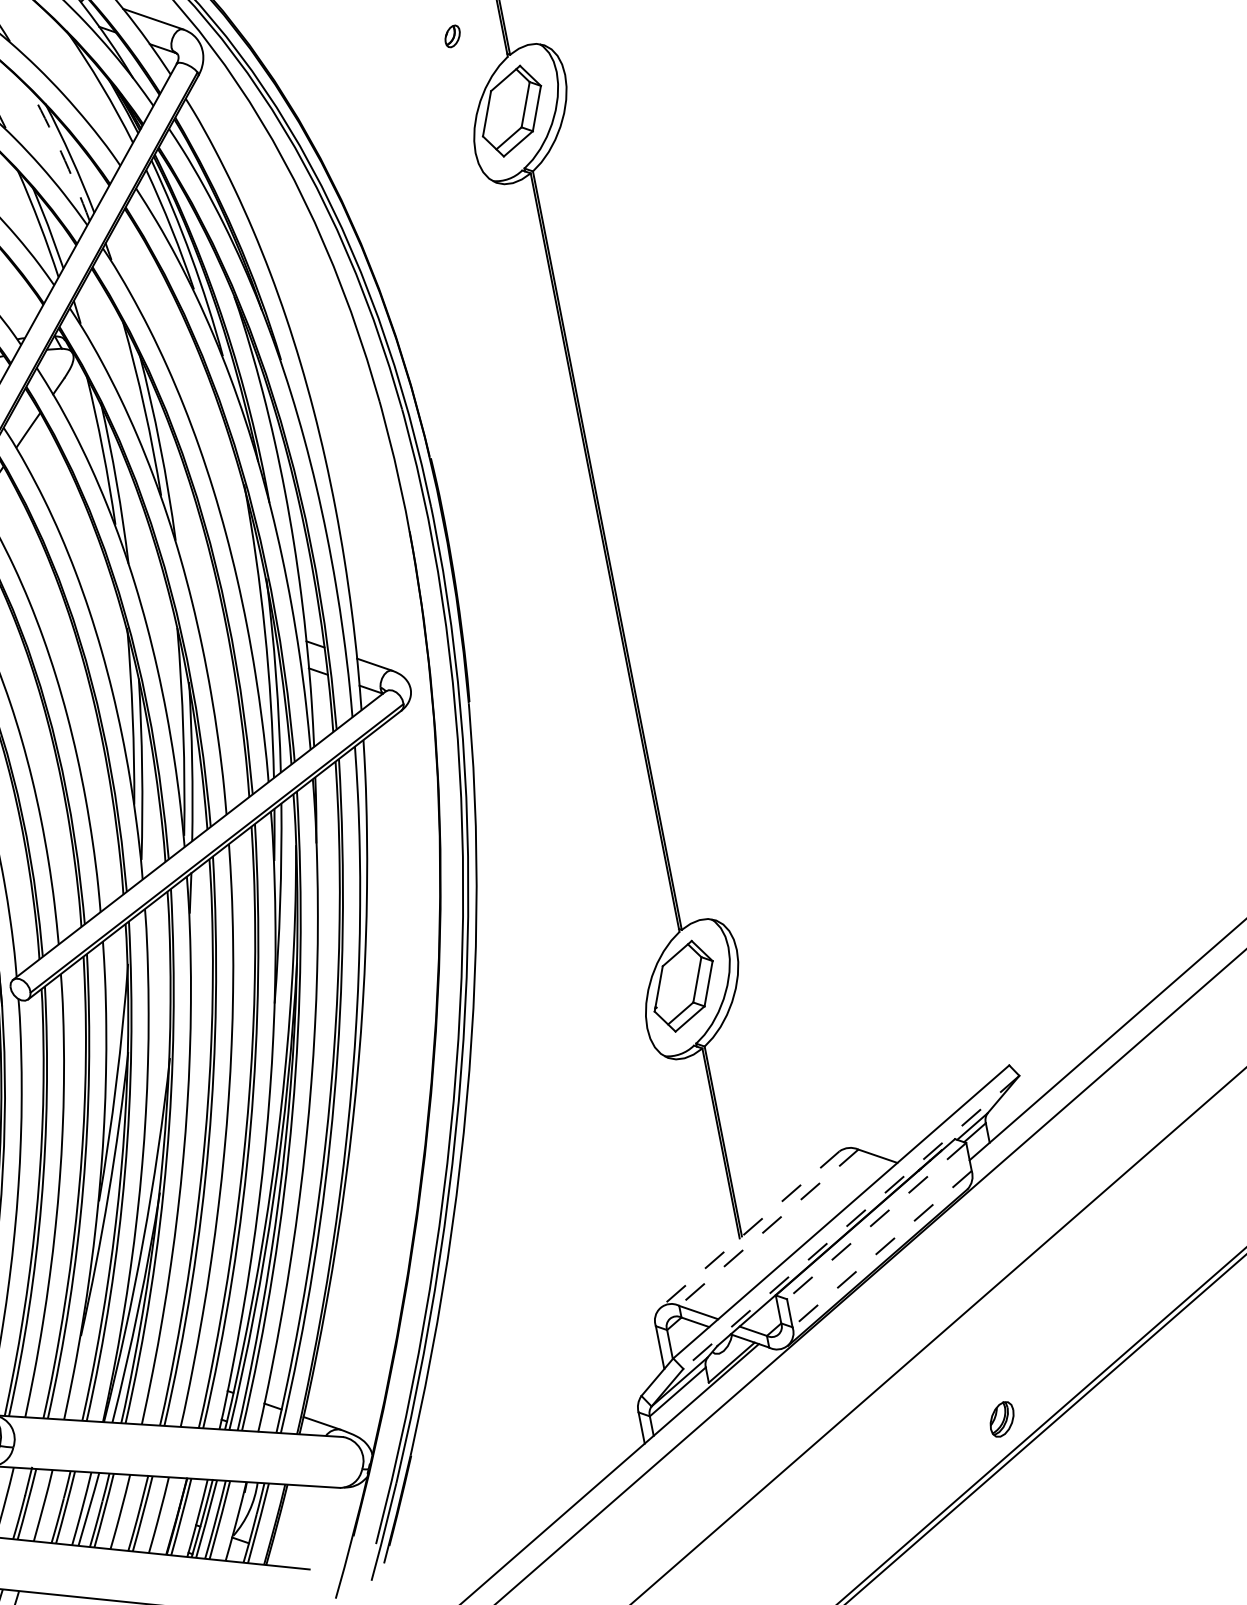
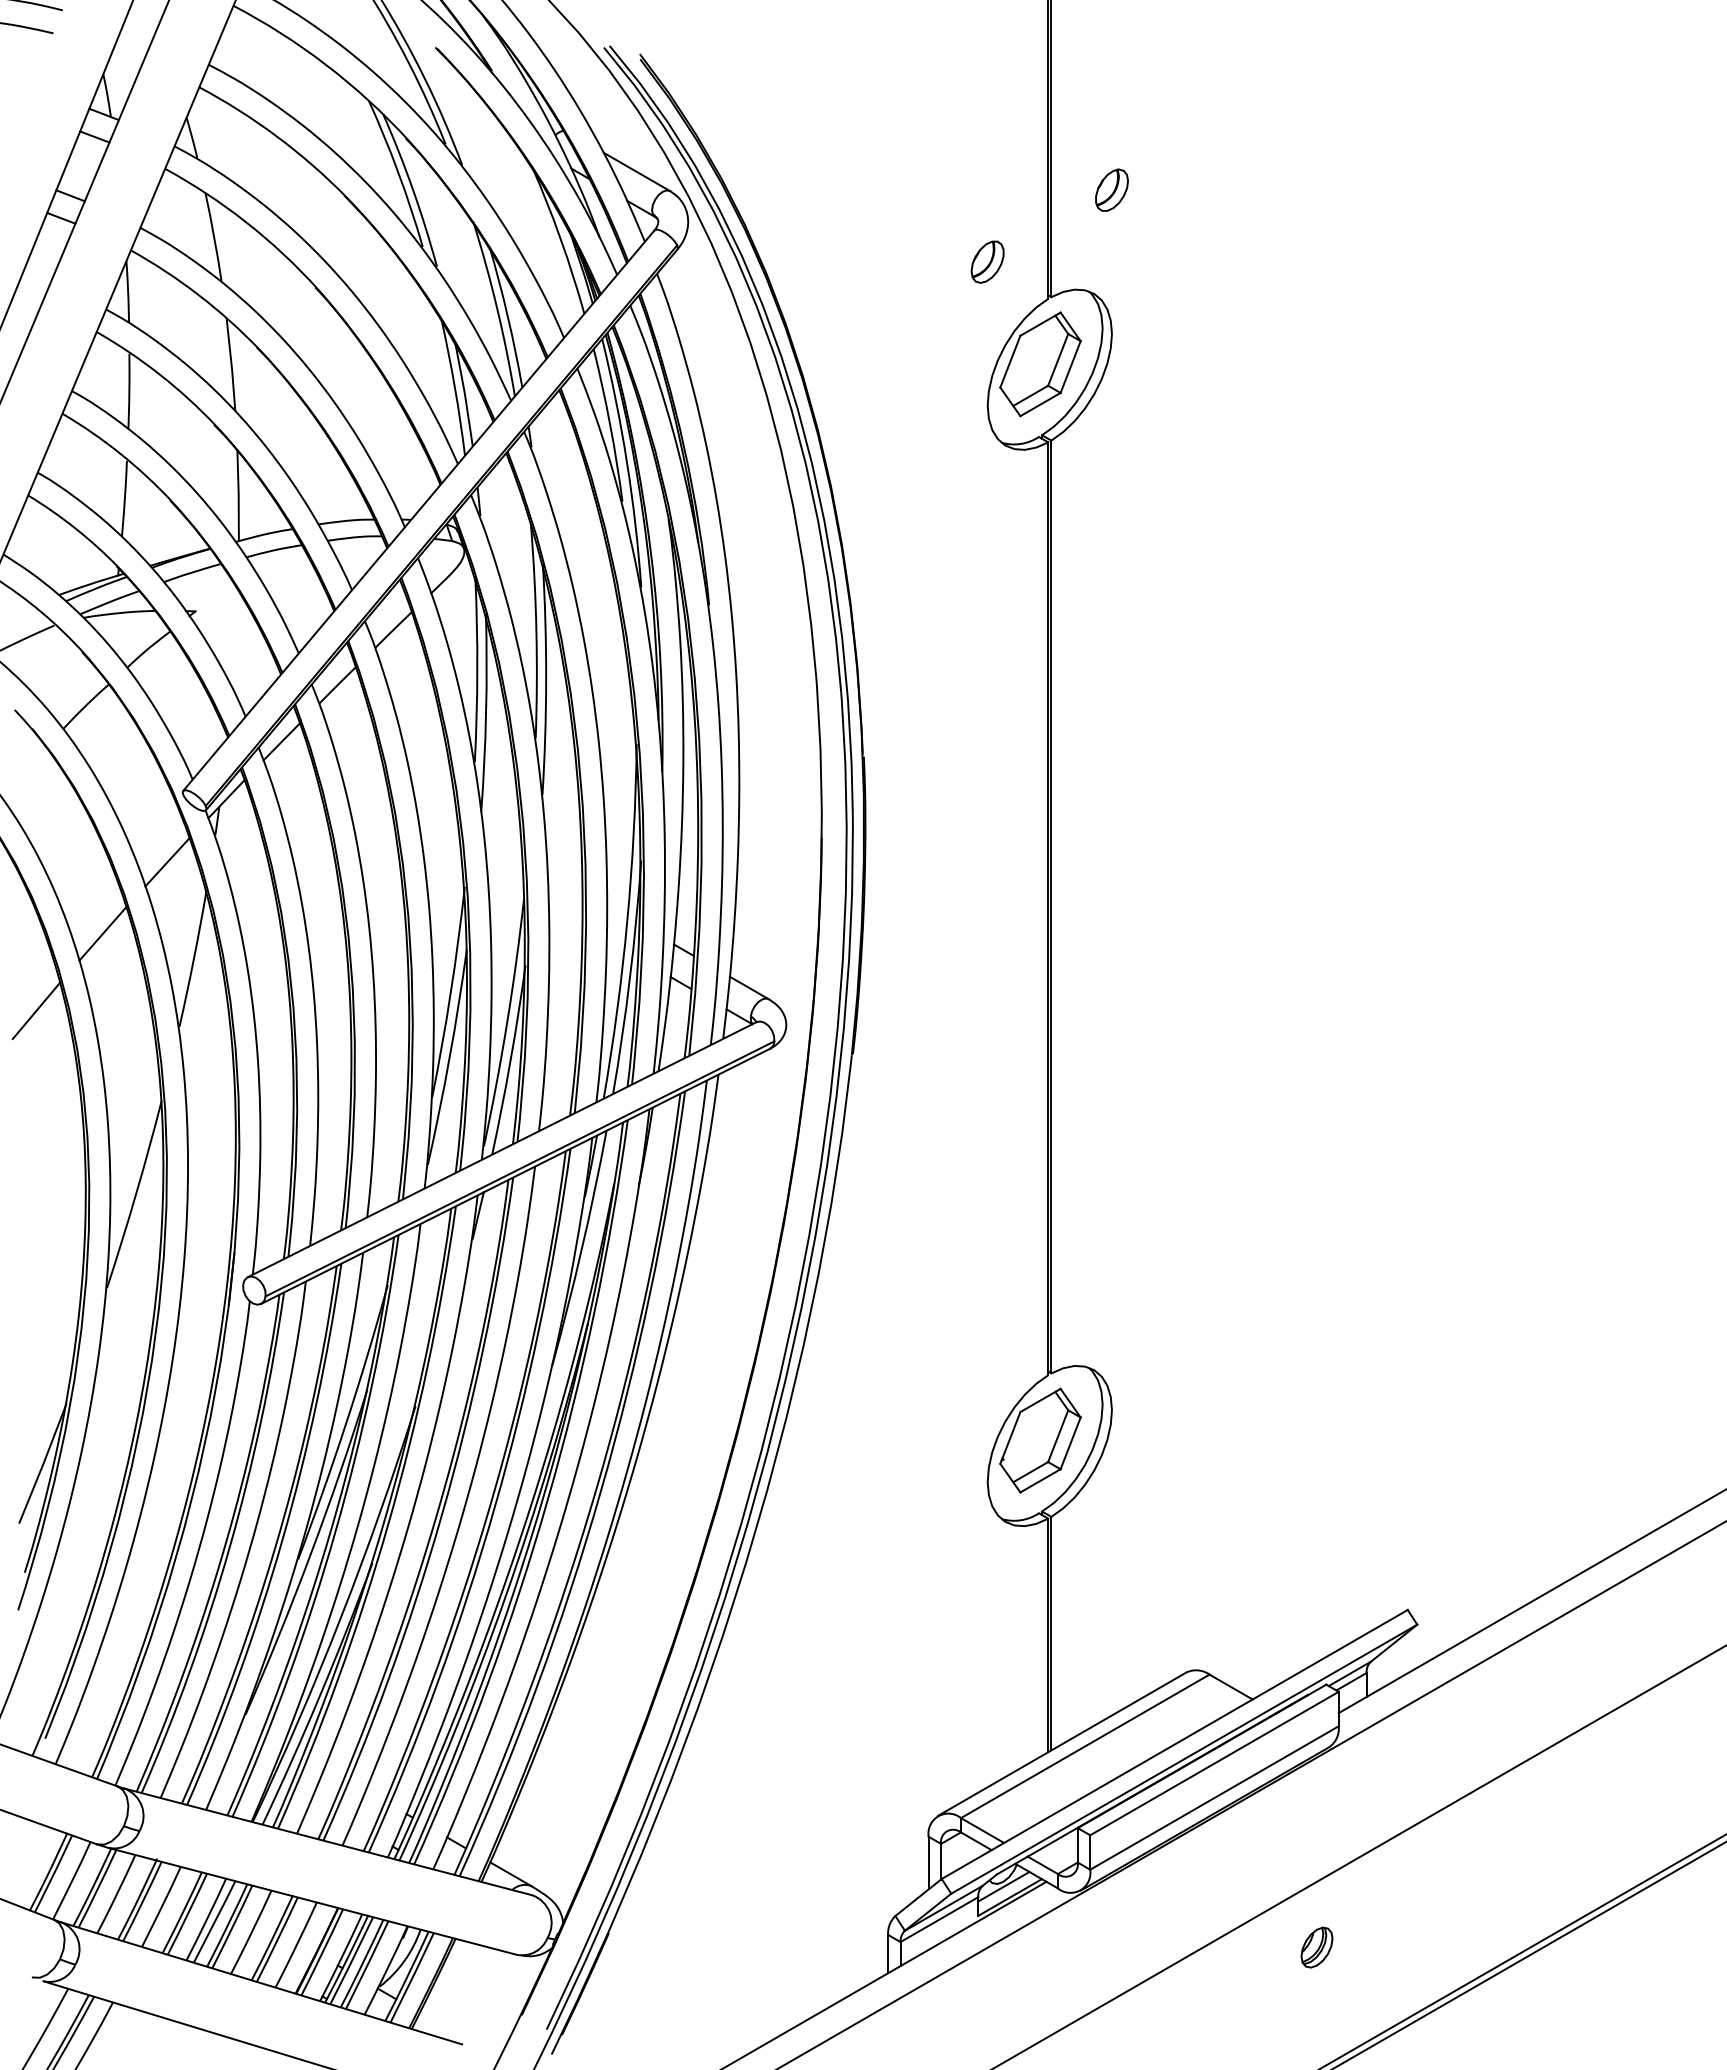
part: (452, 35) -> (987, 261), size x1.67
arc: (61, 152) -> (497, 308), dashed -> solid
line: (876, 1221) -> (1214, 1763), dashed -> solid
line: (850, 1222) -> (1183, 1759), dashed -> solid
line: (768, 1227) -> (1084, 1746), dashed -> solid
line: (749, 1230) -> (1061, 1744), dashed -> solid
line: (882, 1249) -> (1214, 1798), dashed -> solid
line: (724, 1354) -> (1003, 1886), added
part: (1001, 1419) -> (1316, 1947), moved

